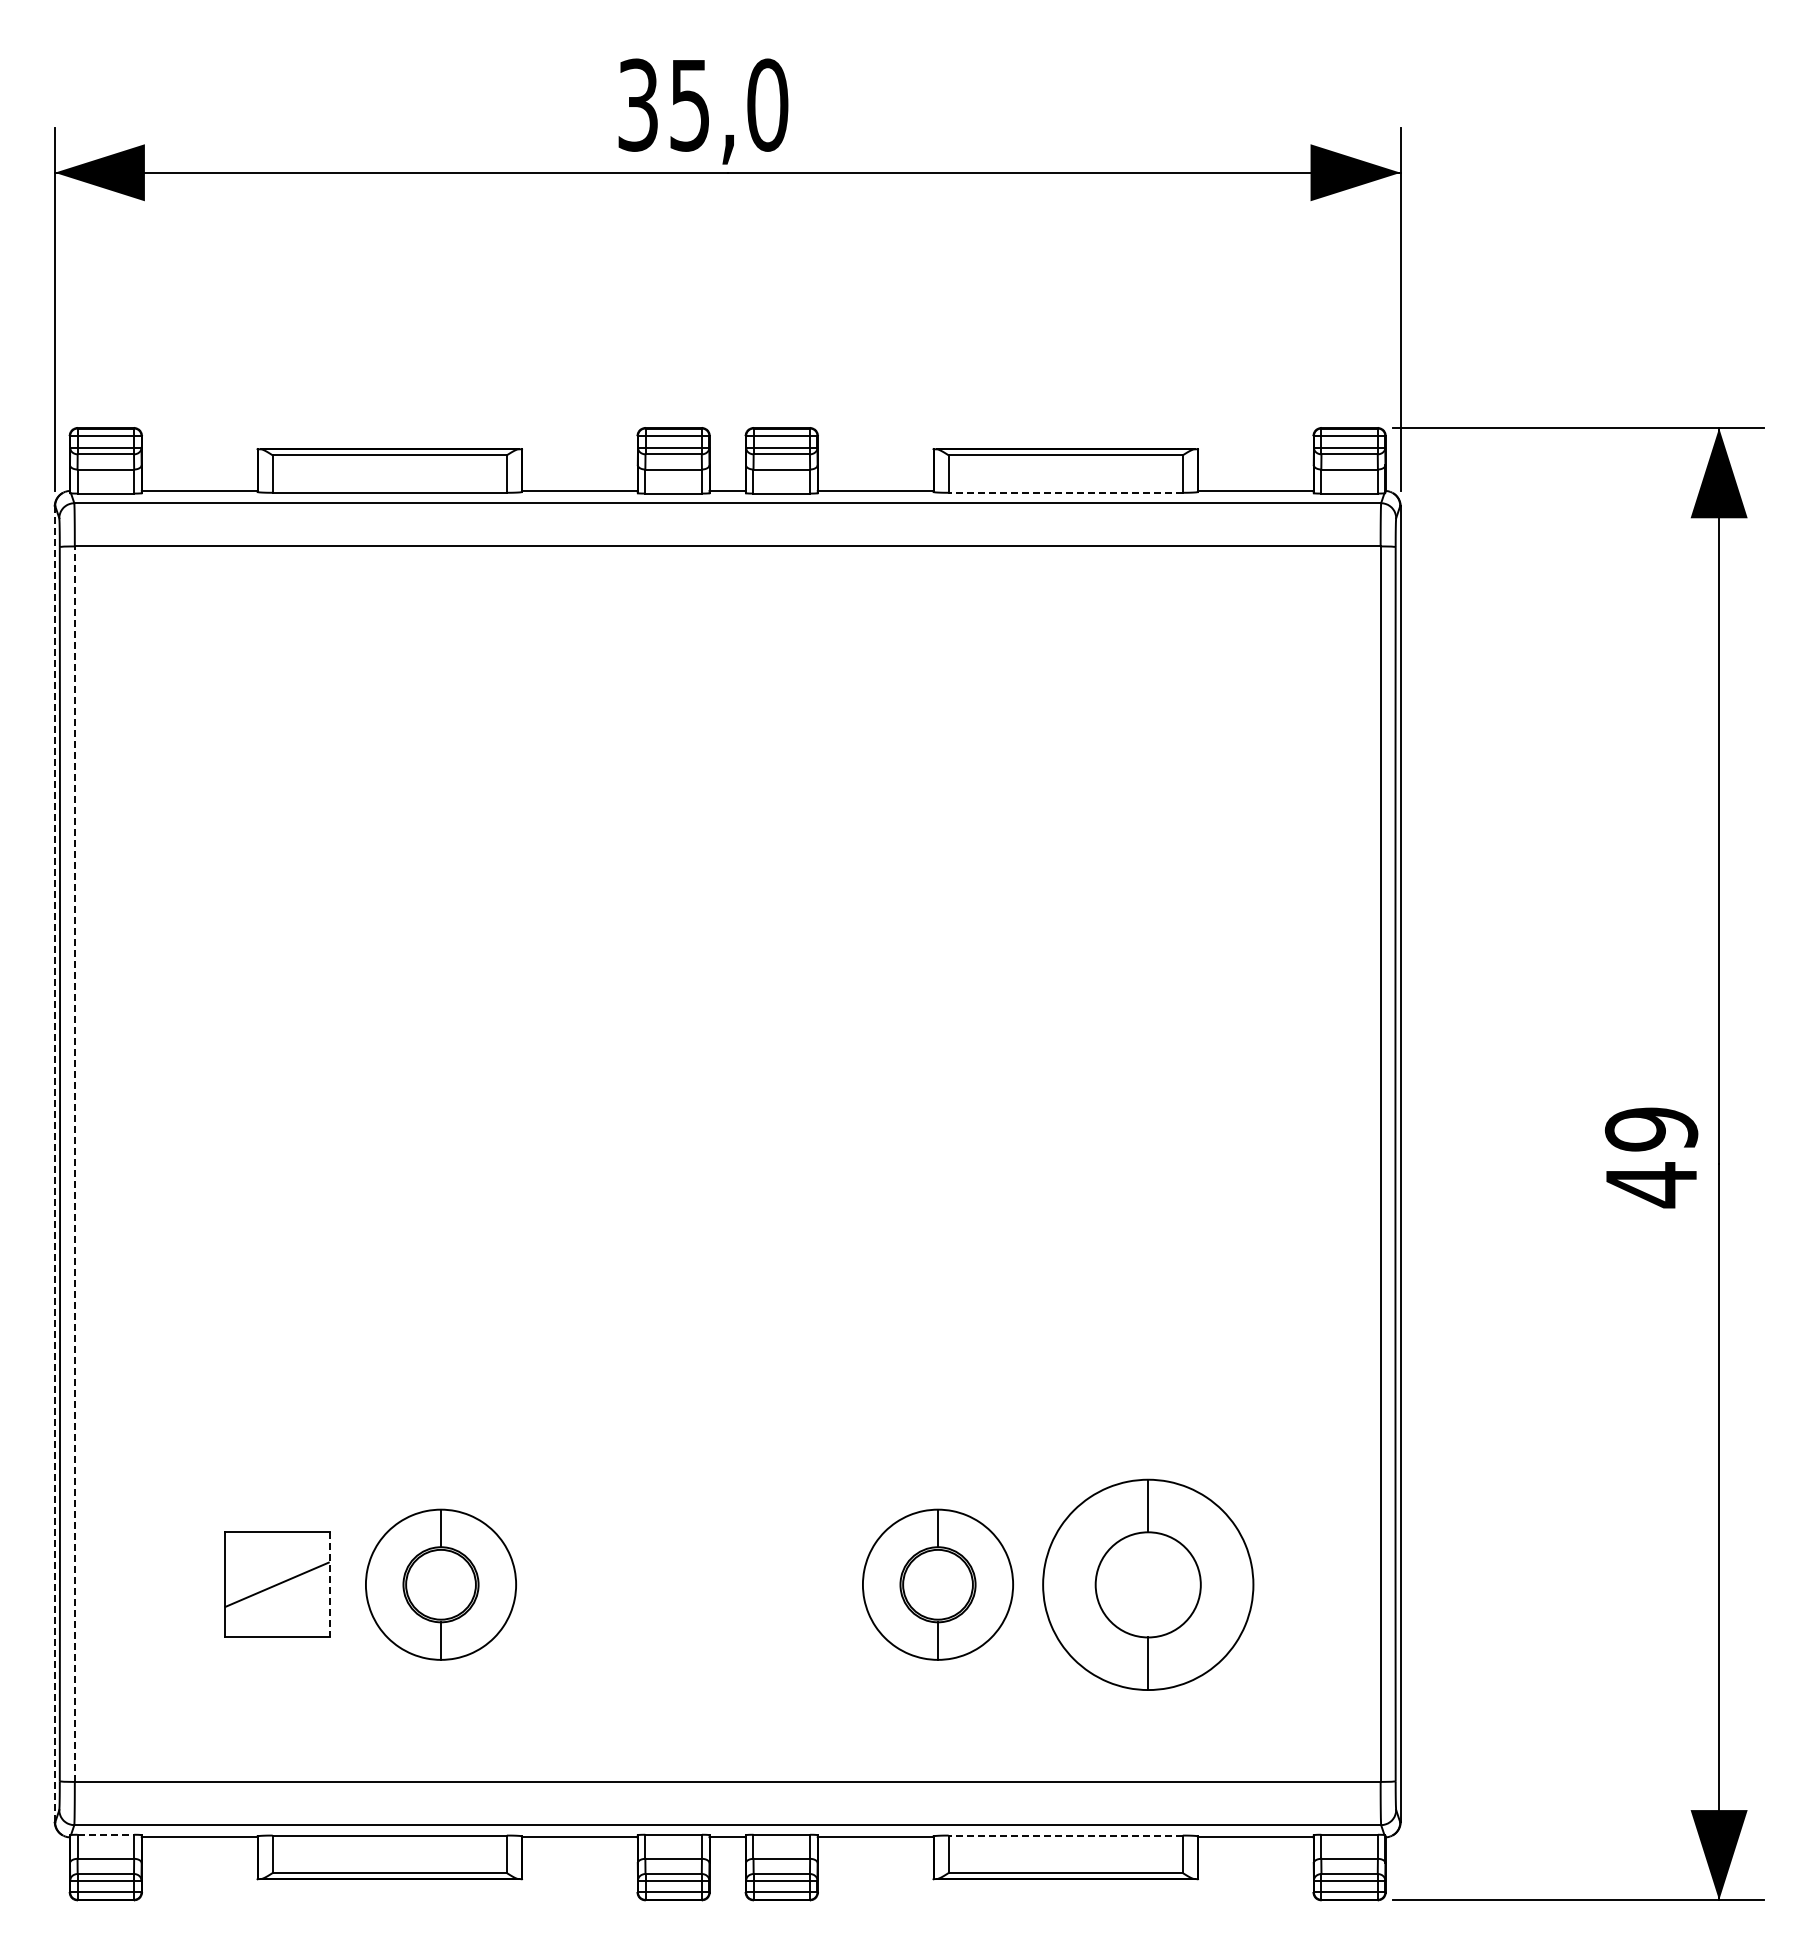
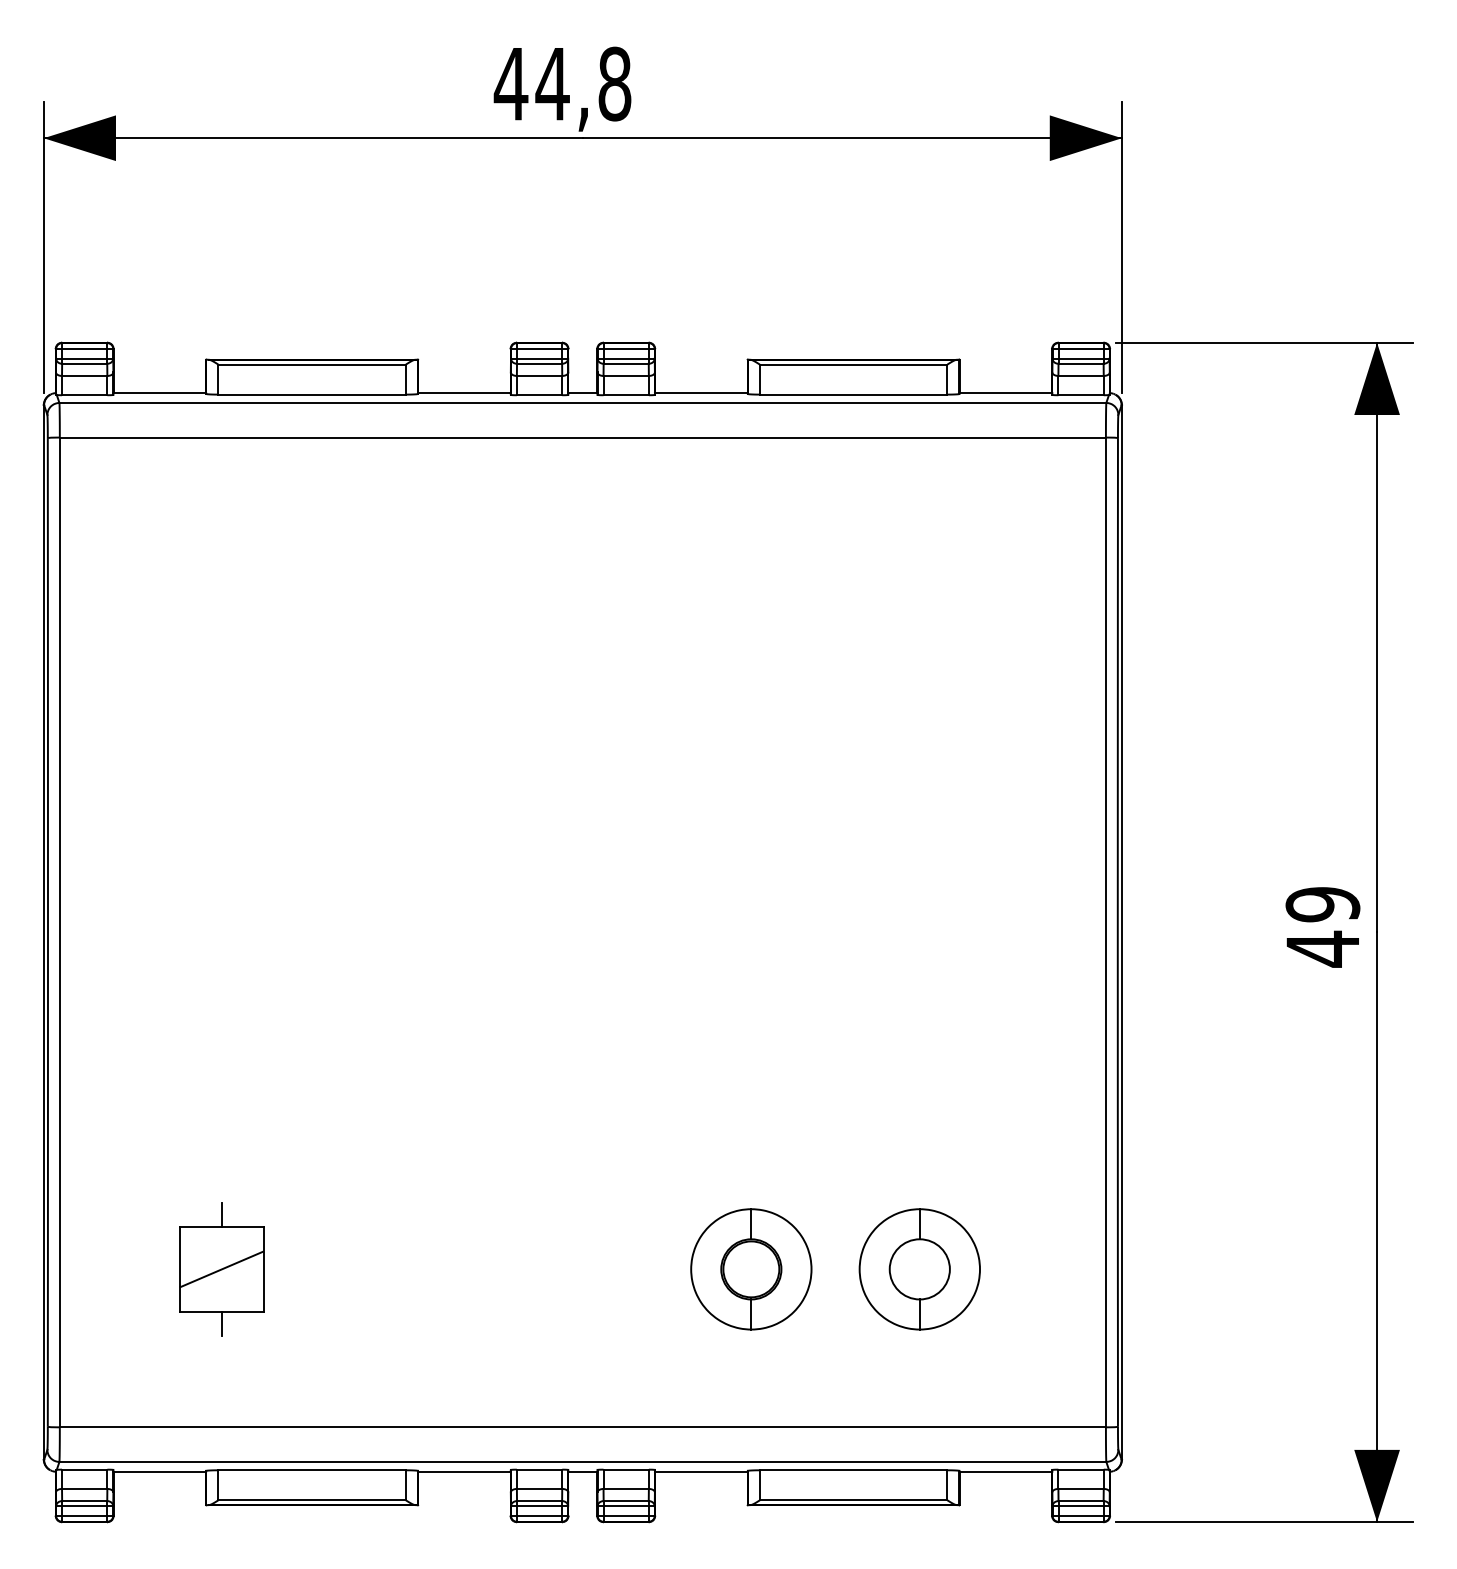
text: (702, 104) -> (562, 83), 35,0 -> 44,8
line: (1065, 492) -> (853, 394), dashed -> solid
line: (54, 1164) -> (43, 932), dashed -> solid
line: (74, 1164) -> (59, 932), dashed -> solid
line: (277, 1517) -> (222, 1215), added
line: (329, 1584) -> (263, 1269), dashed -> solid
part: (440, 1584) -> (352, 1269), removed
part: (1148, 1584) -> (919, 1269), size x0.71
line: (277, 1652) -> (222, 1323), added
line: (106, 1834) -> (85, 1469), dashed -> solid
line: (1065, 1835) -> (853, 1470), dashed -> solid

